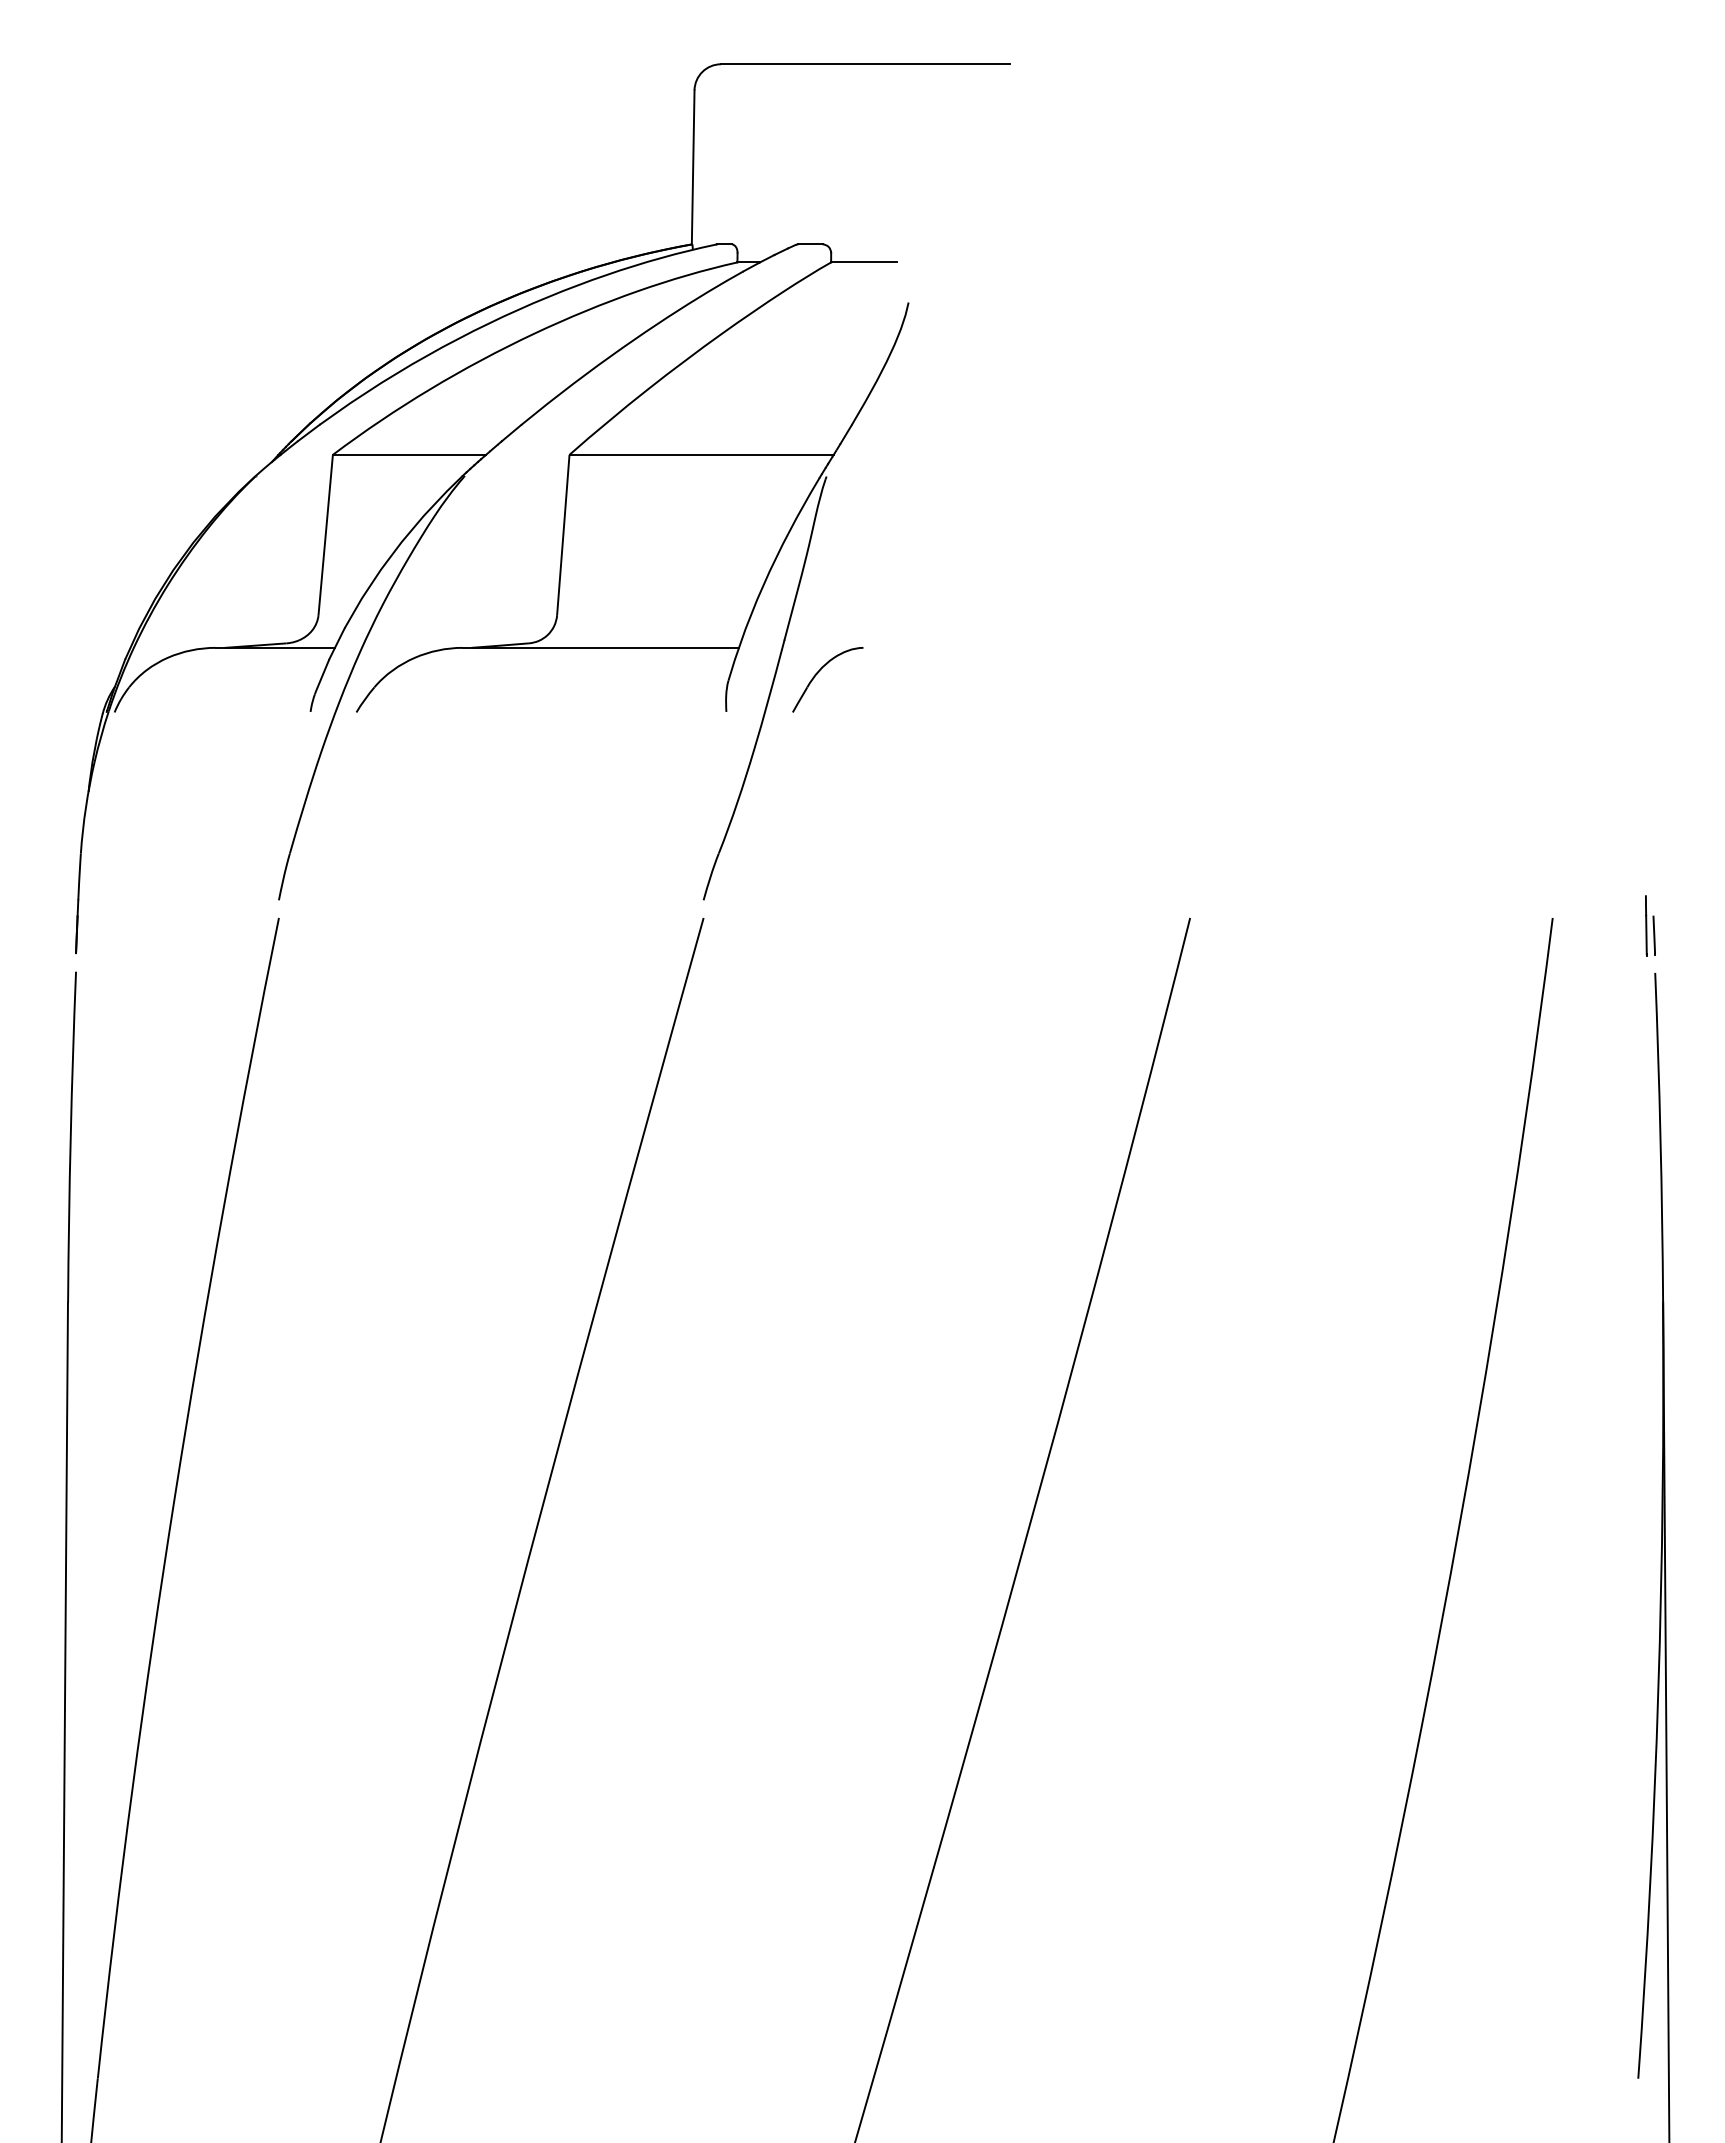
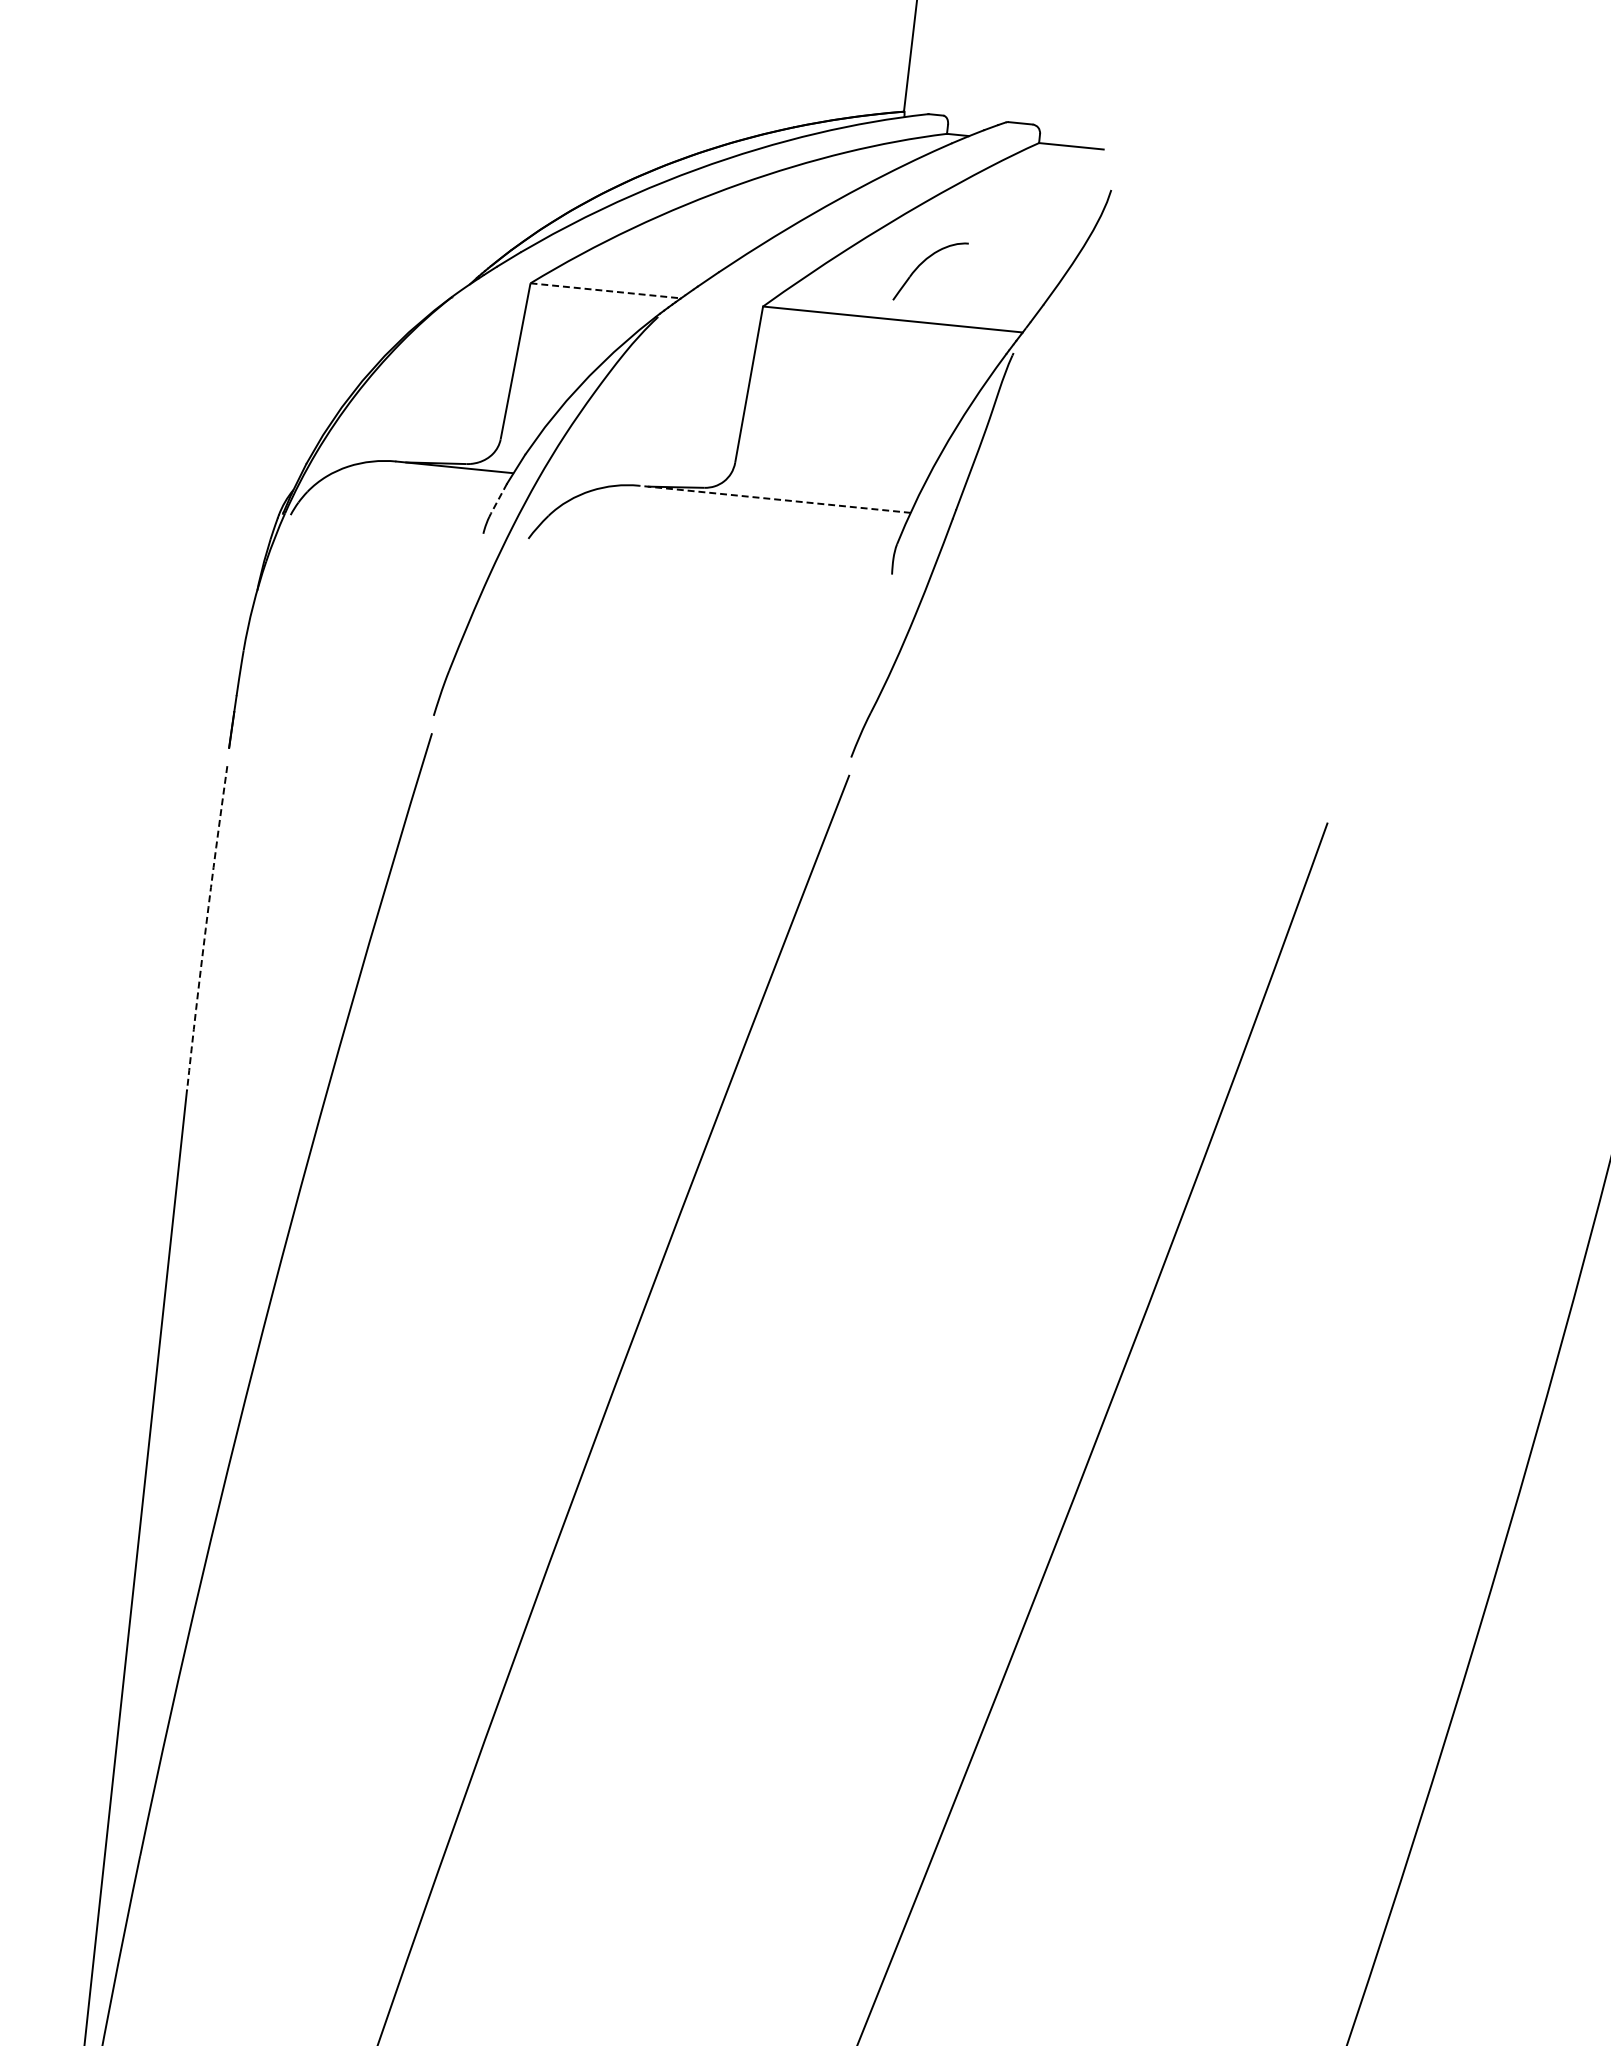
line: (409, 454) -> (605, 290), solid -> dashed
line: (600, 647) -> (774, 498), solid -> dashed
part: (819, 672) -> (923, 263), moved
line: (321, 677) -> (497, 501), solid -> dashed
arc: (70, 1137) -> (205, 928), solid -> dashed

